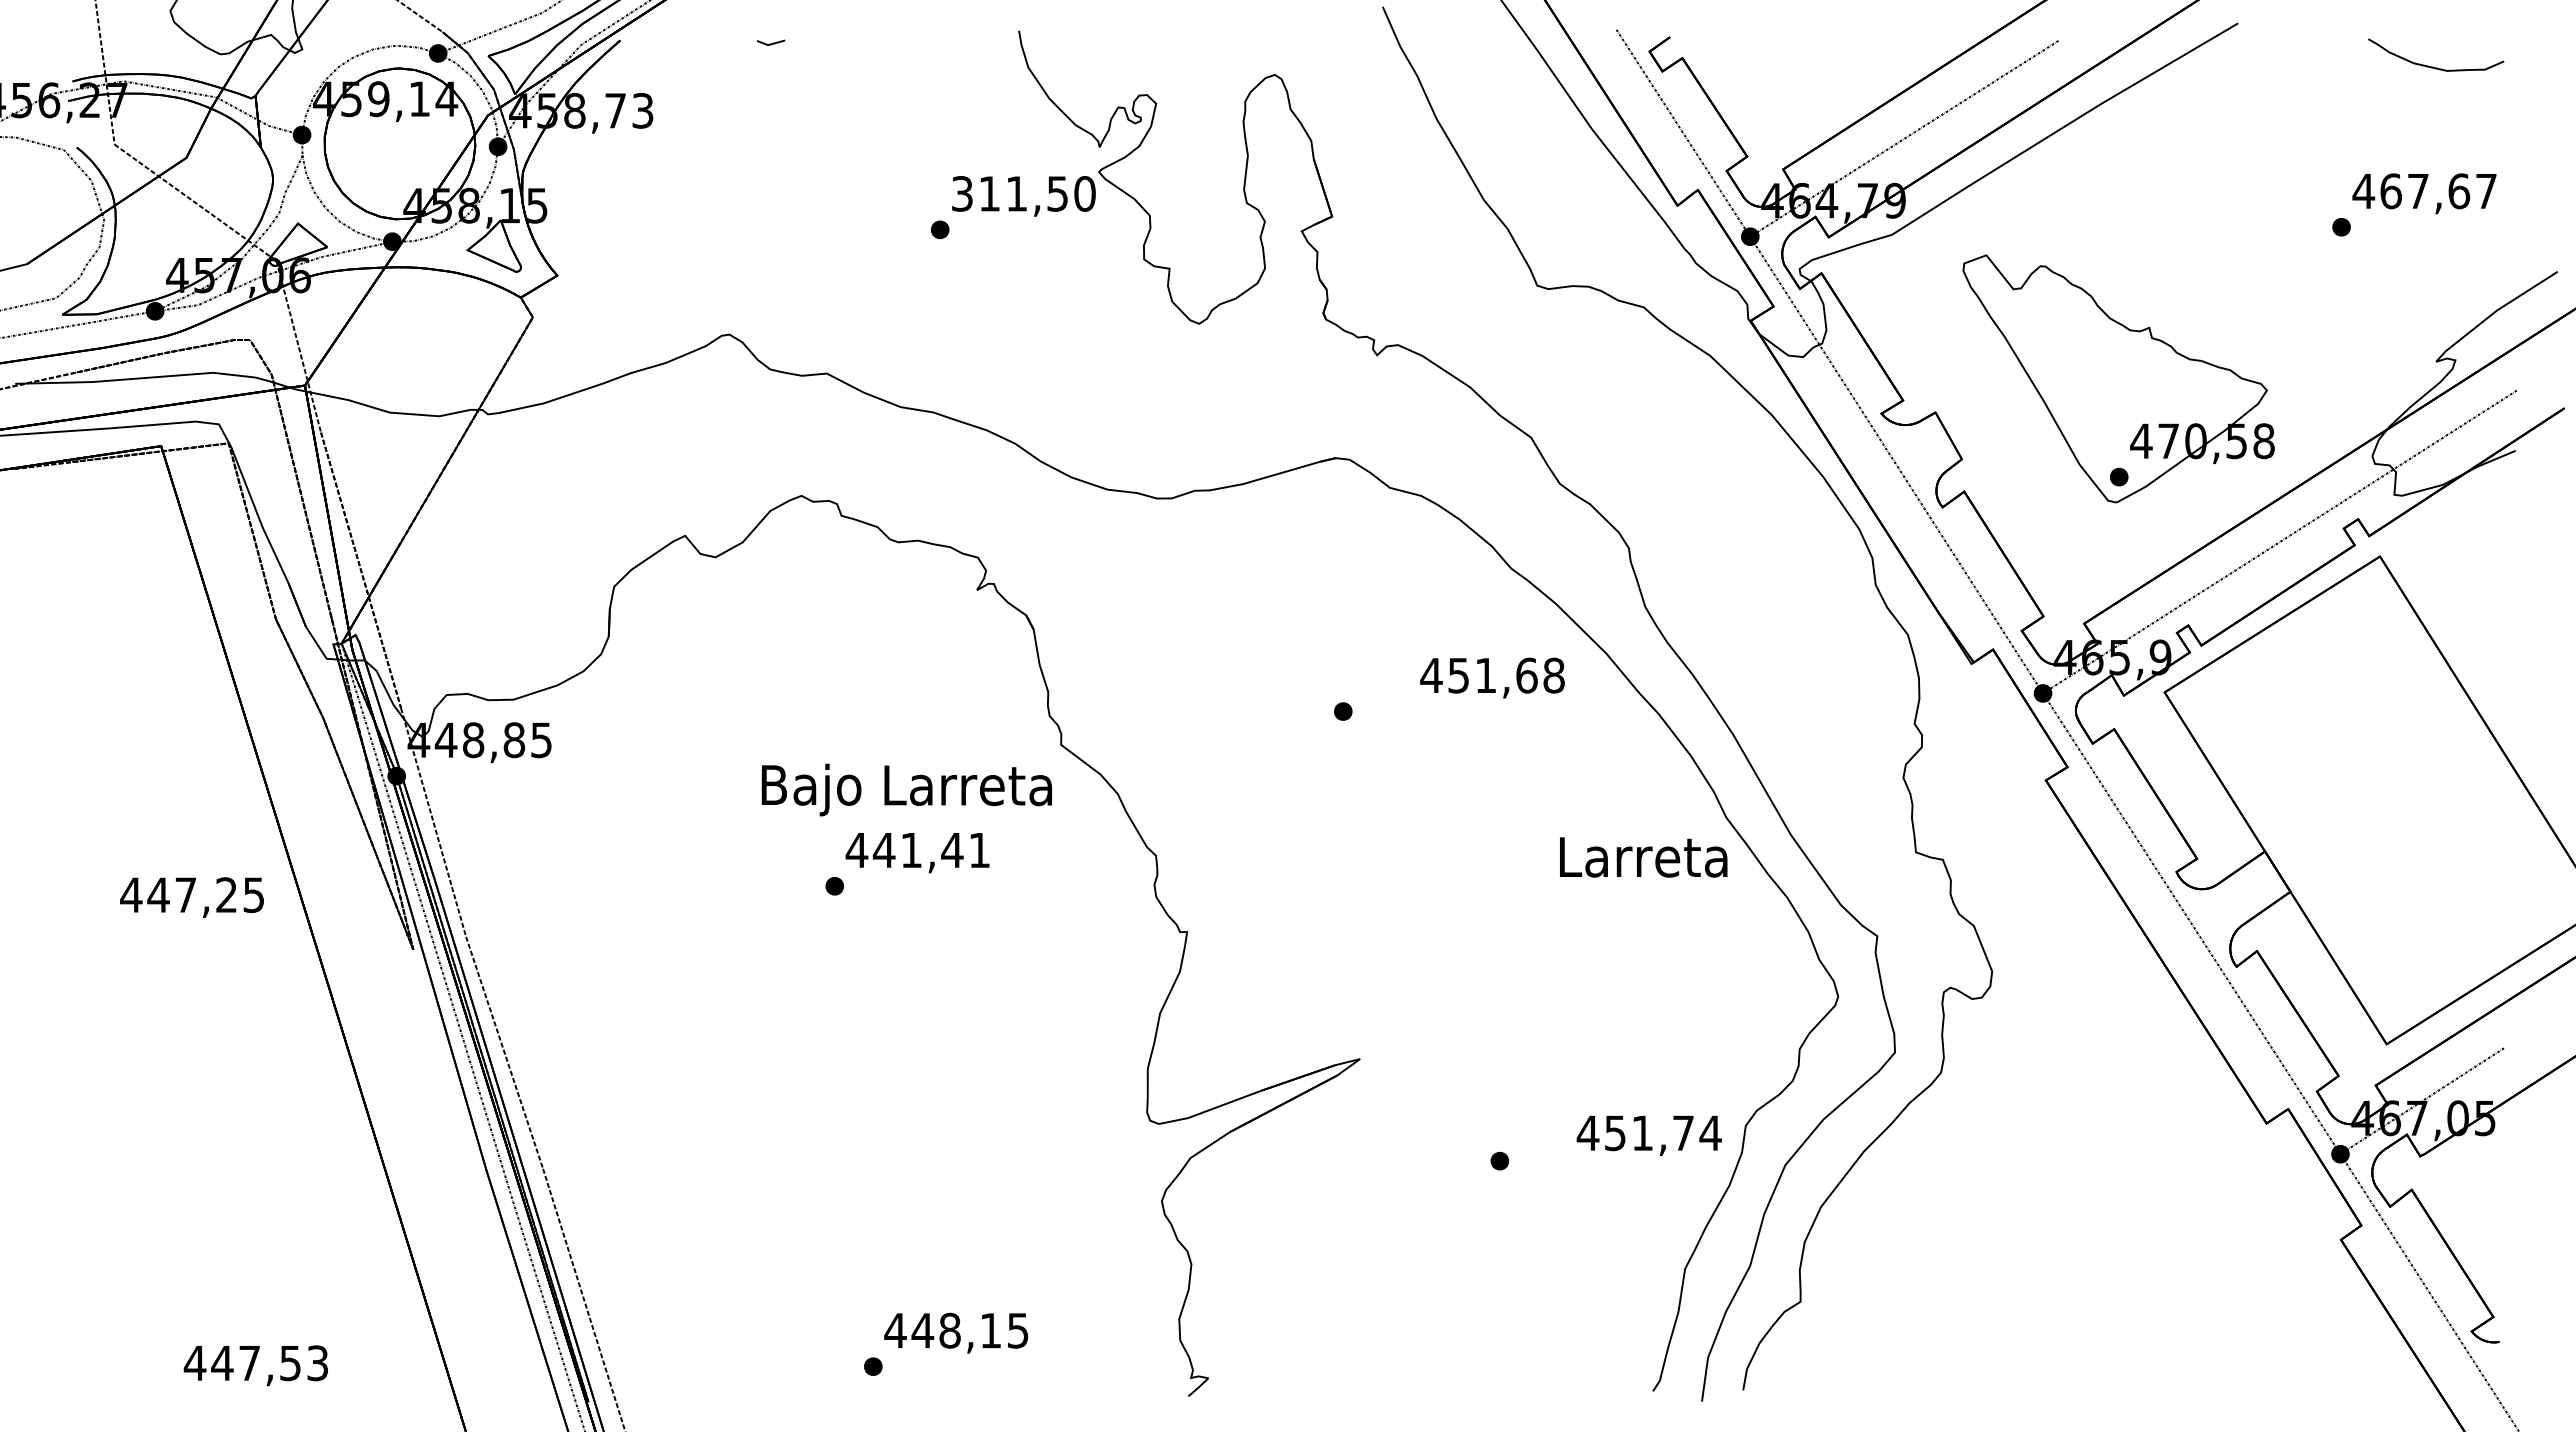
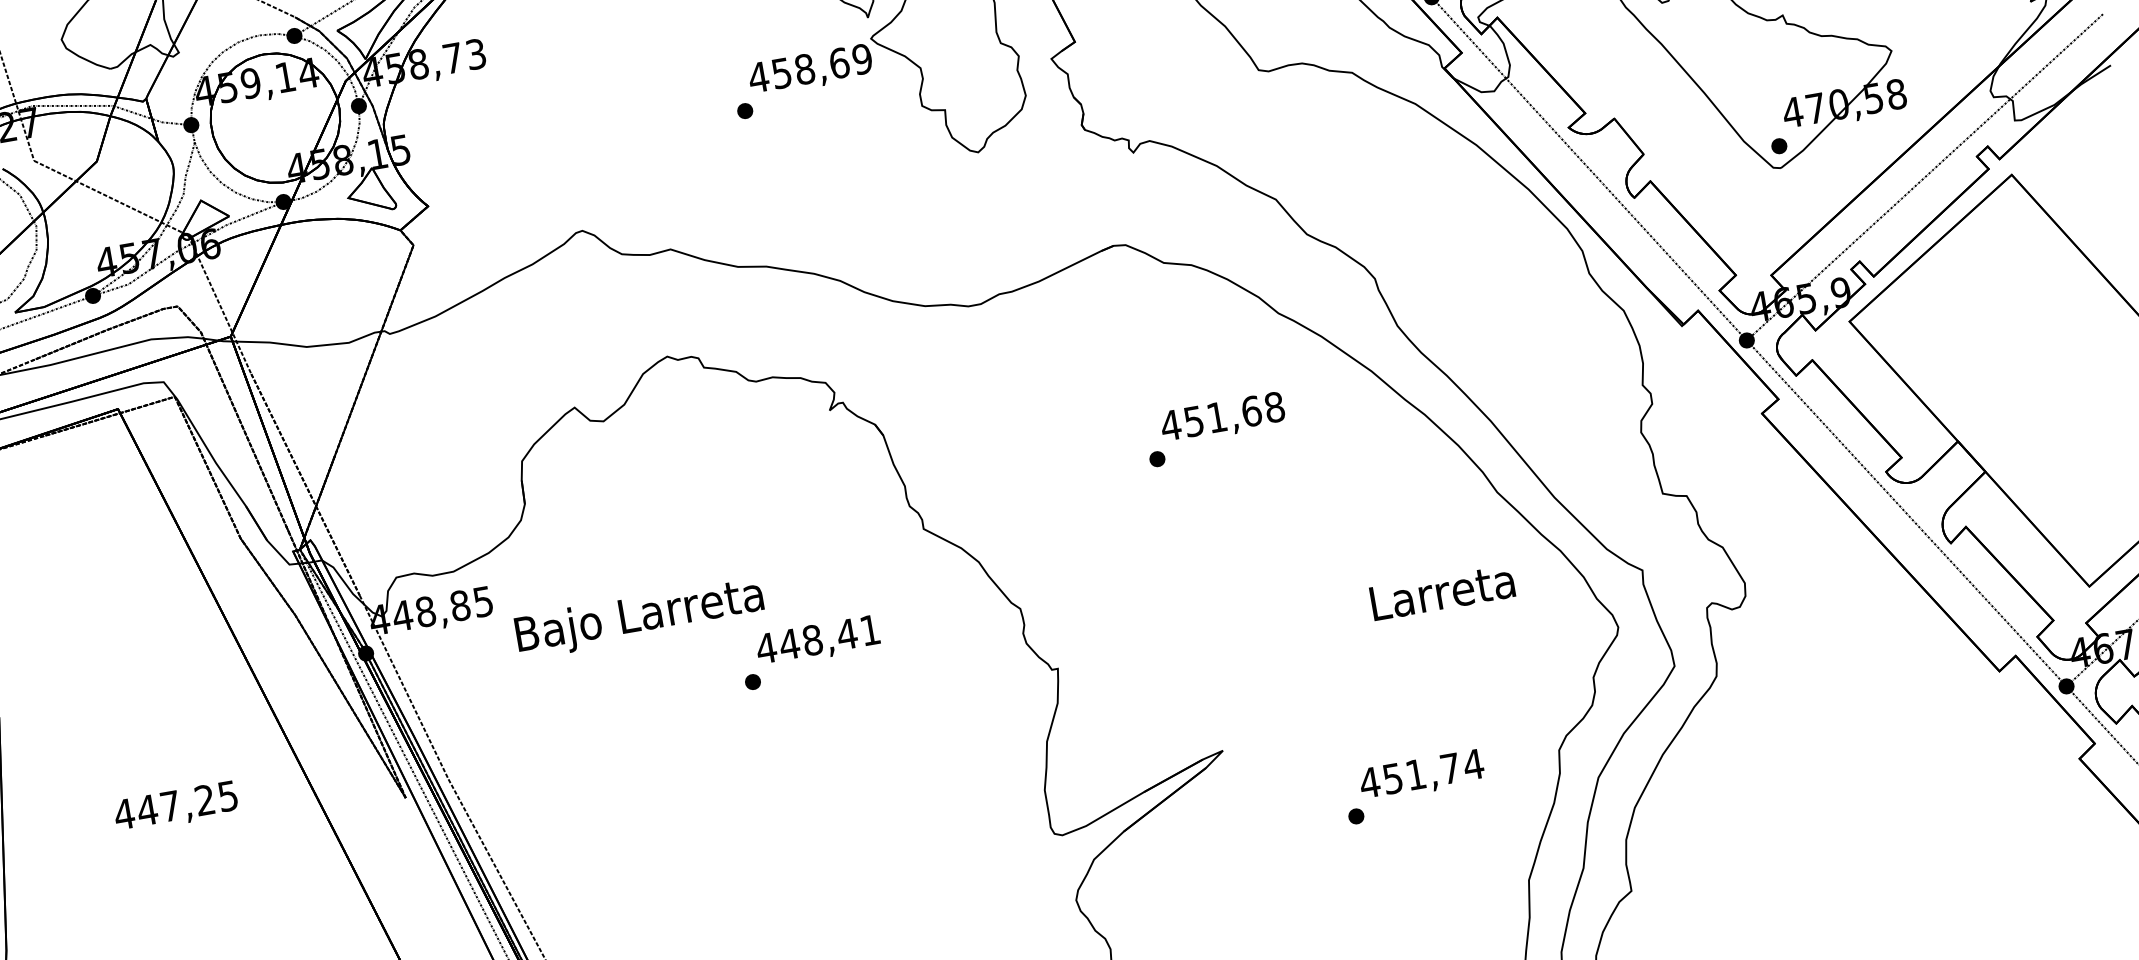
text: (1023, 193) -> (810, 68), 311,50 -> 458,69
text: (1492, 677) -> (1222, 418), moved
text: (906, 789) -> (639, 617), moved
text: (911, 850) -> (812, 640), 441,41 -> 448,41
text: (1643, 857) -> (1442, 592), moved
text: (191, 897) -> (175, 807), moved
text: (1648, 1135) -> (1421, 775), moved

